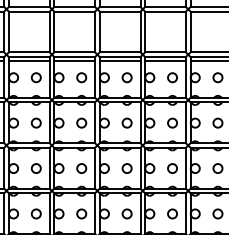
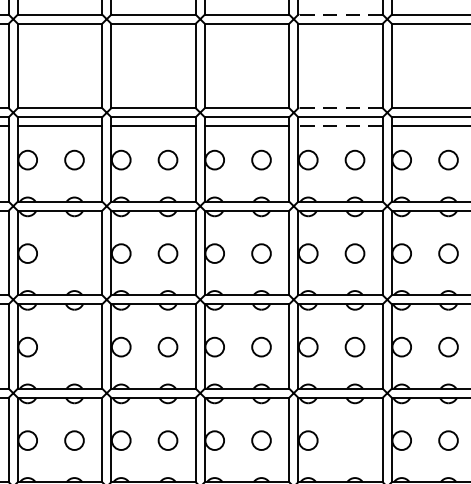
line: (165, 7) -> (340, 15), solid -> dashed
line: (165, 52) -> (340, 108), solid -> dashed
line: (165, 61) -> (340, 126), solid -> dashed
circle: (35, 122) -> (72, 252), removed
circle: (35, 168) -> (72, 347), removed
circle: (172, 213) -> (354, 439), removed

